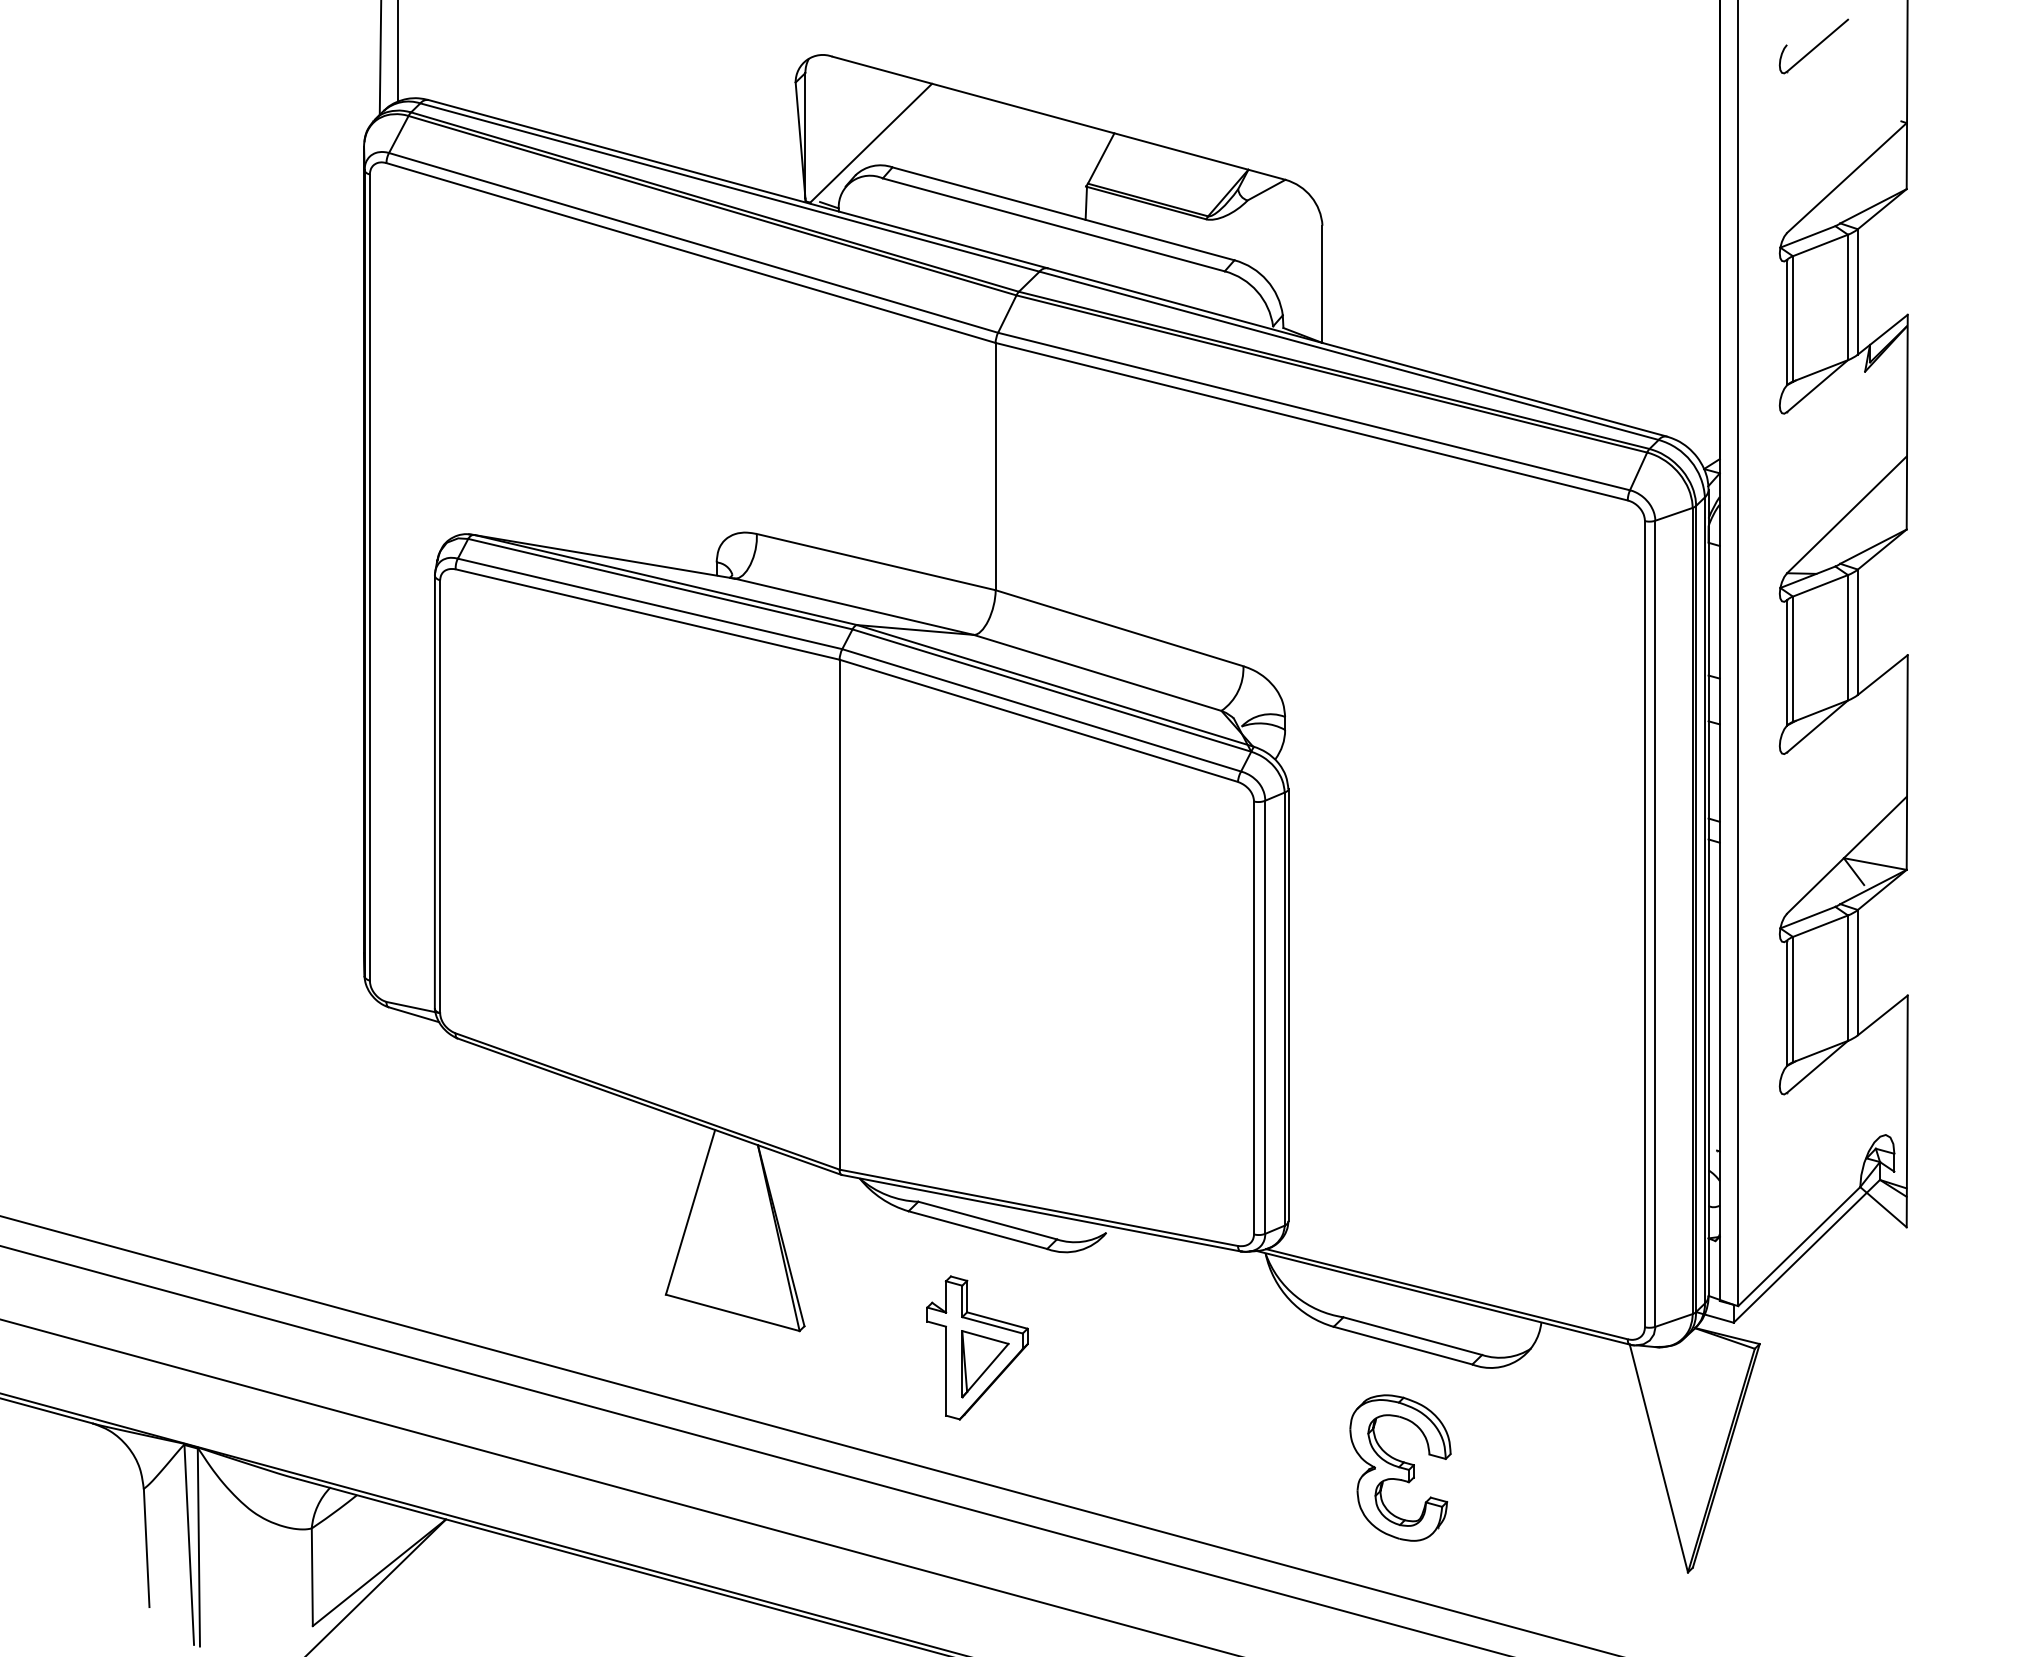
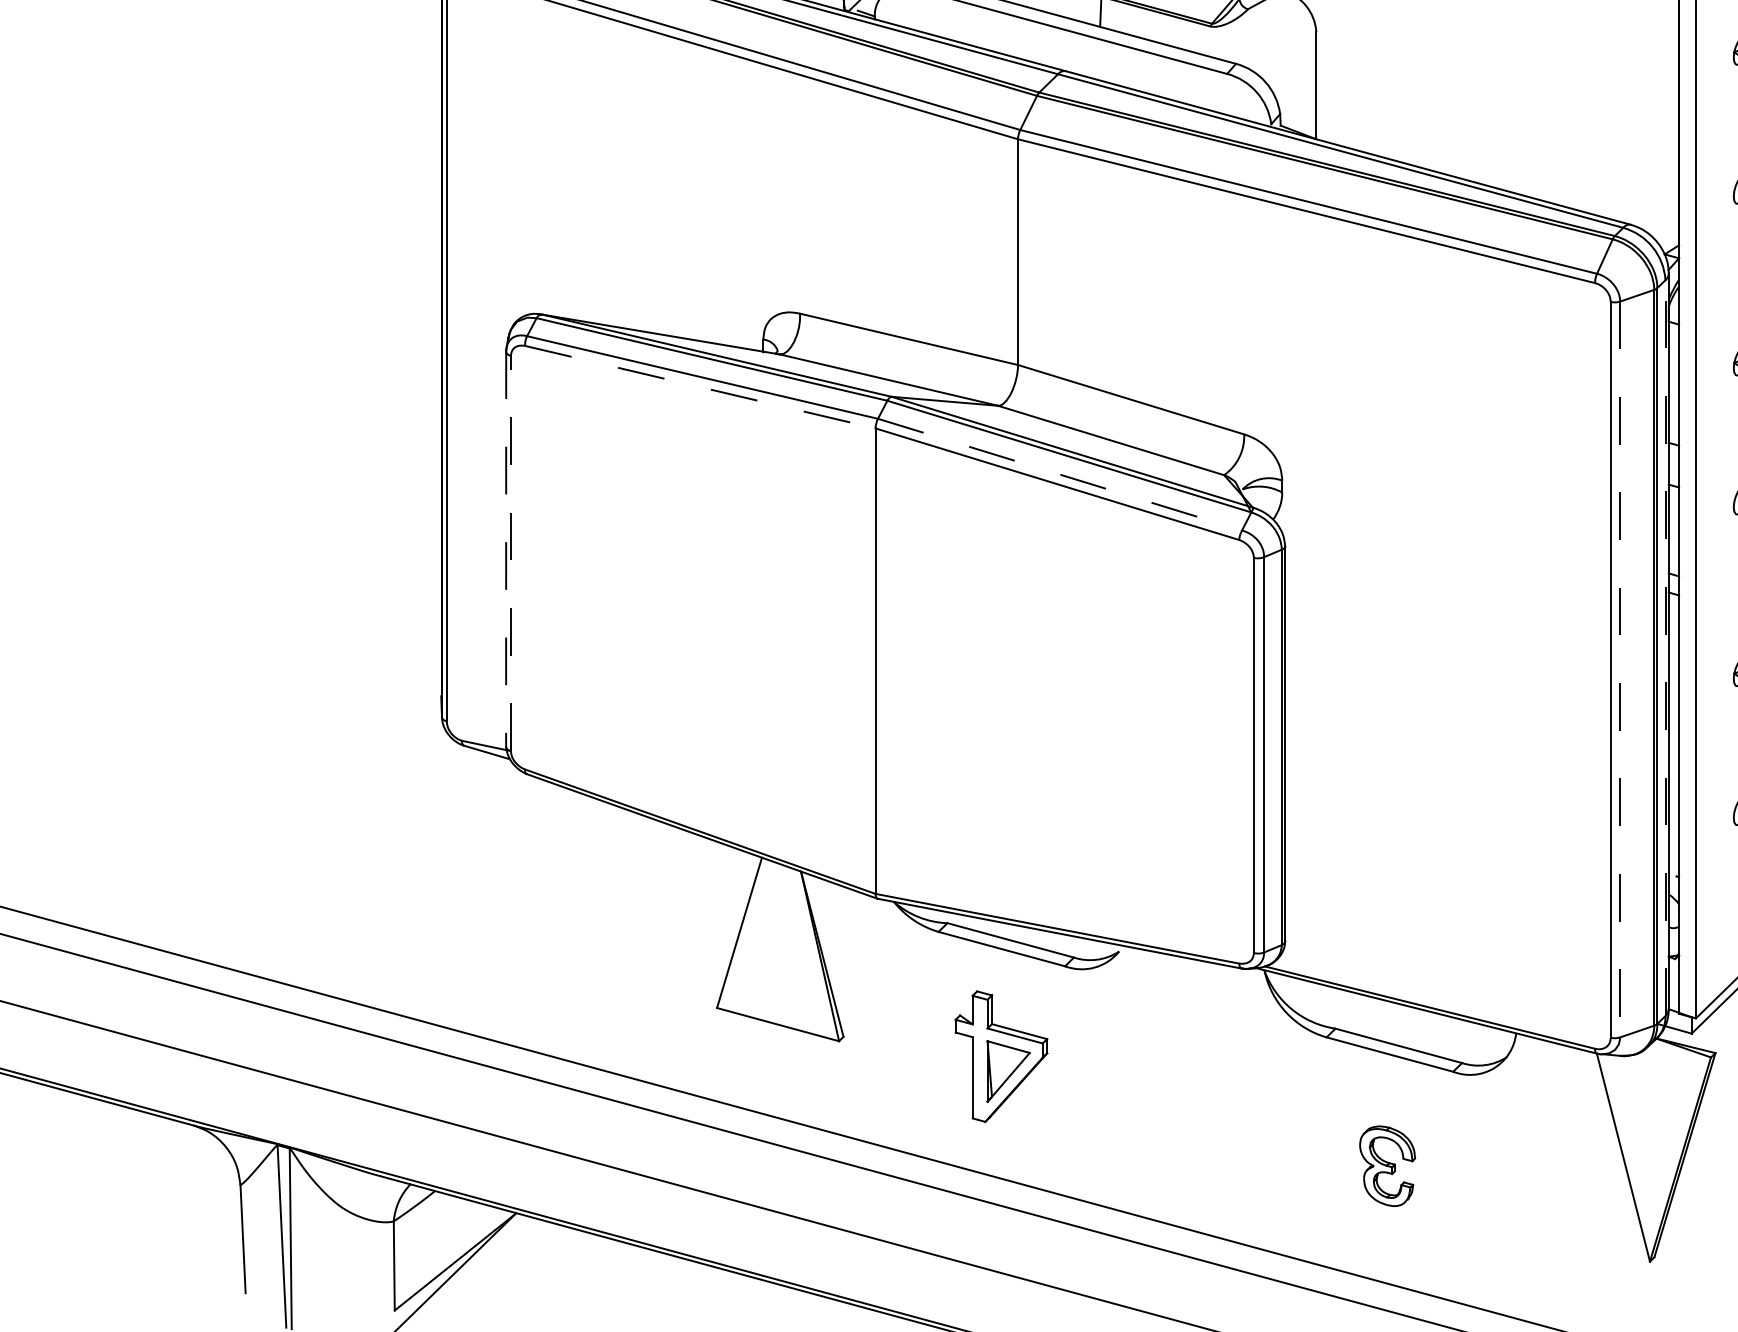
line: (648, 614) -> (701, 387), solid -> dashed
line: (1041, 710) -> (1059, 474), solid -> dashed
line: (434, 791) -> (505, 548), solid -> dashed
line: (440, 796) -> (511, 553), solid -> dashed
line: (1704, 899) -> (1665, 647), solid -> dashed
line: (1655, 924) -> (1620, 670), solid -> dashed
part: (1400, 1467) -> (1387, 1165), size x0.6

